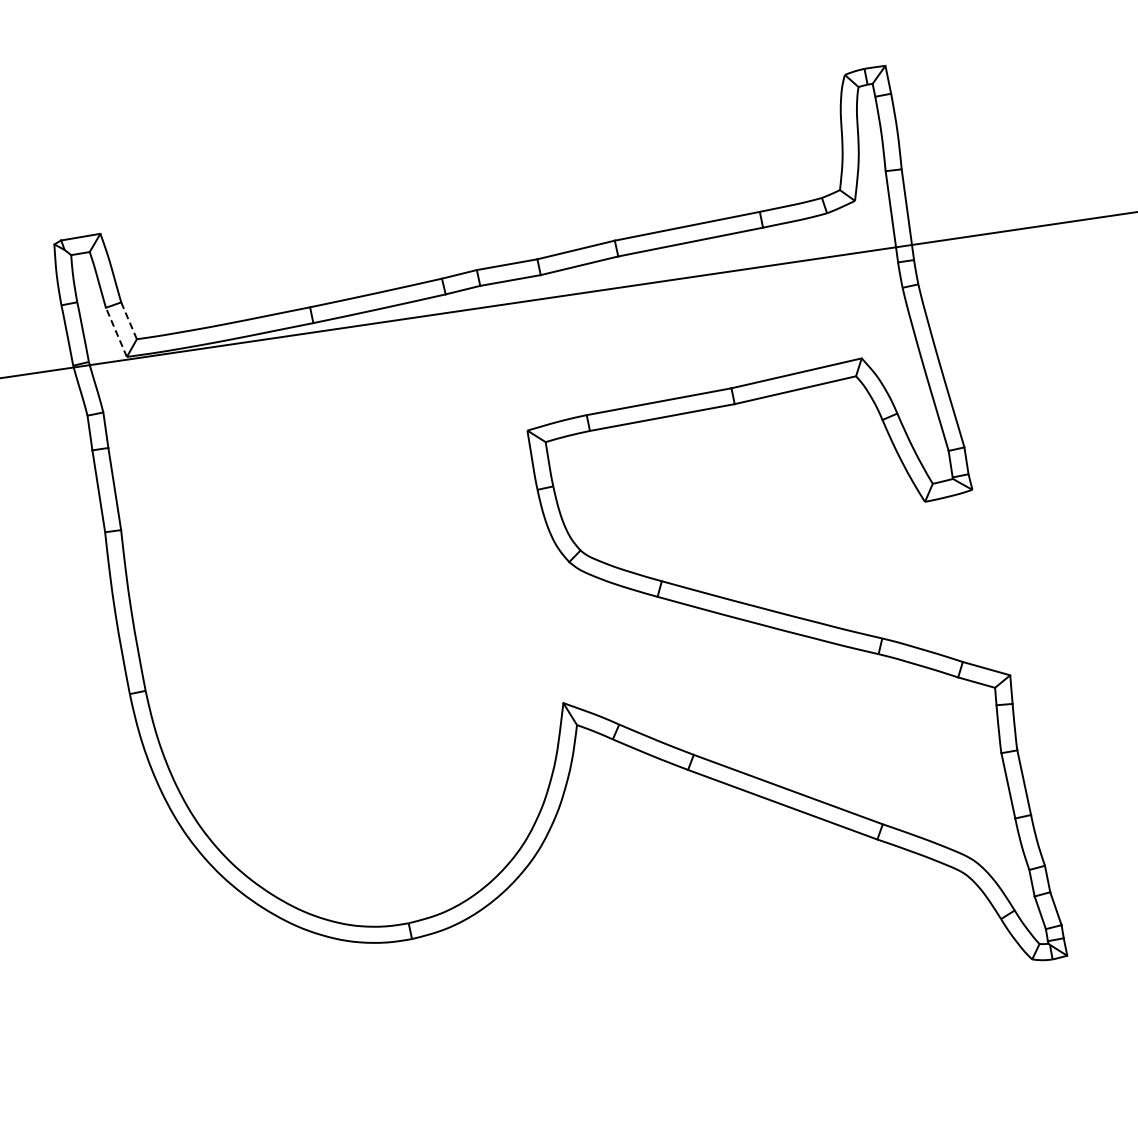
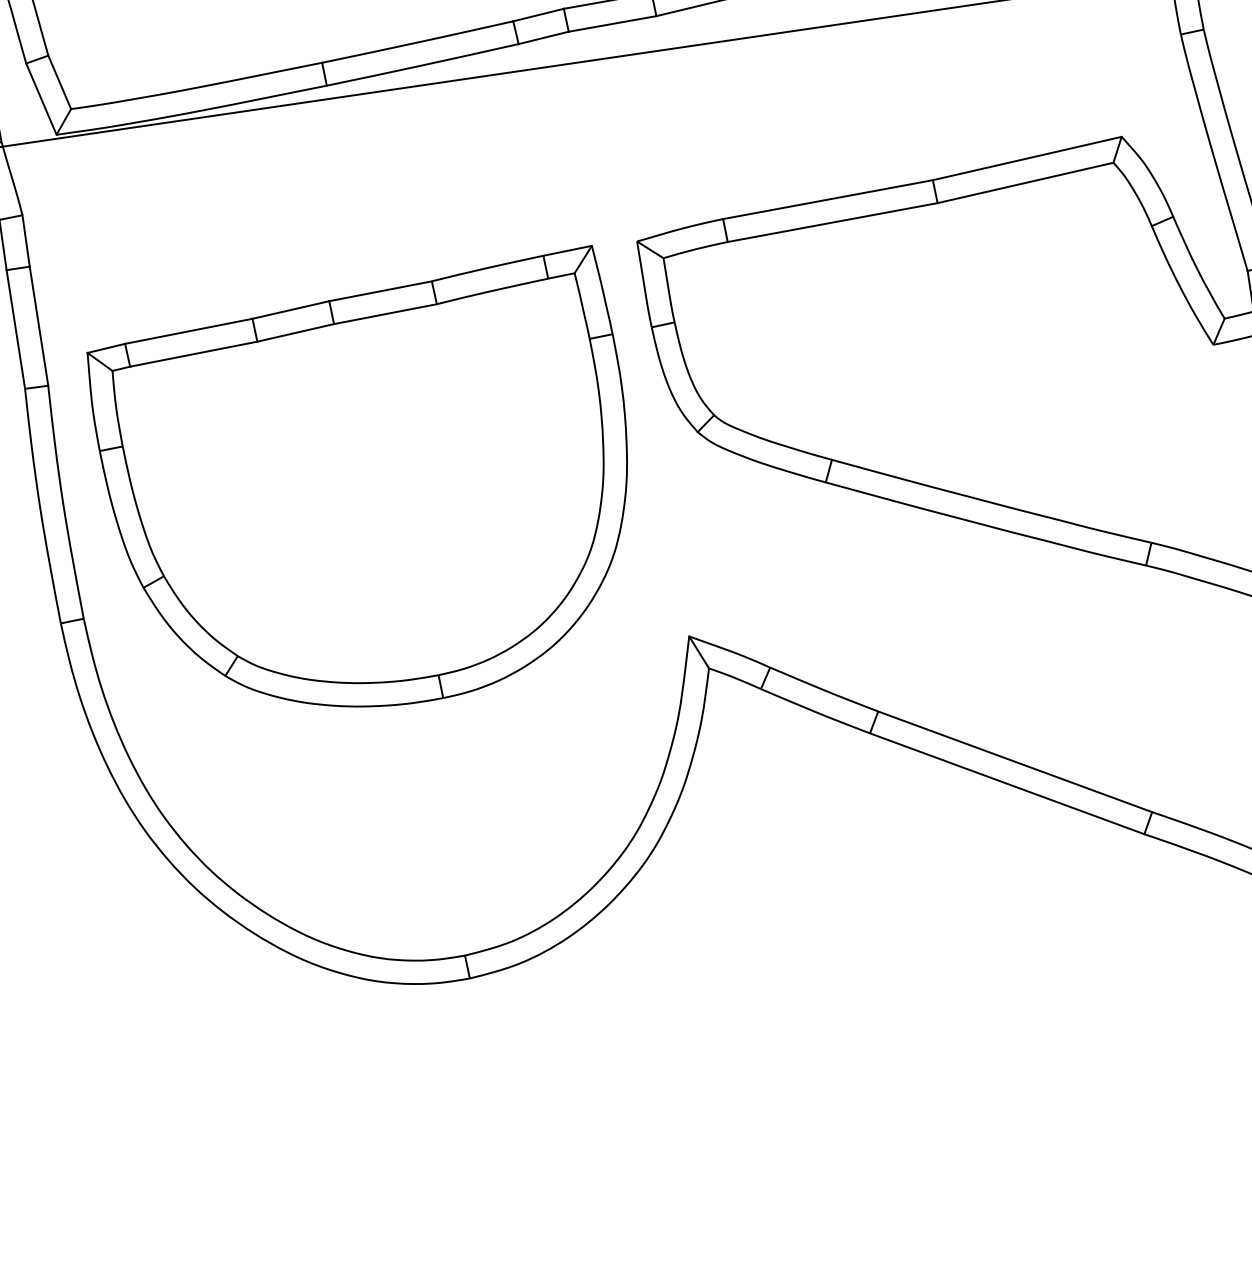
line: (128, 320) -> (58, 81), dashed -> solid
line: (116, 332) -> (41, 99), dashed -> solid
part: (334, 592) -> (357, 476), added

